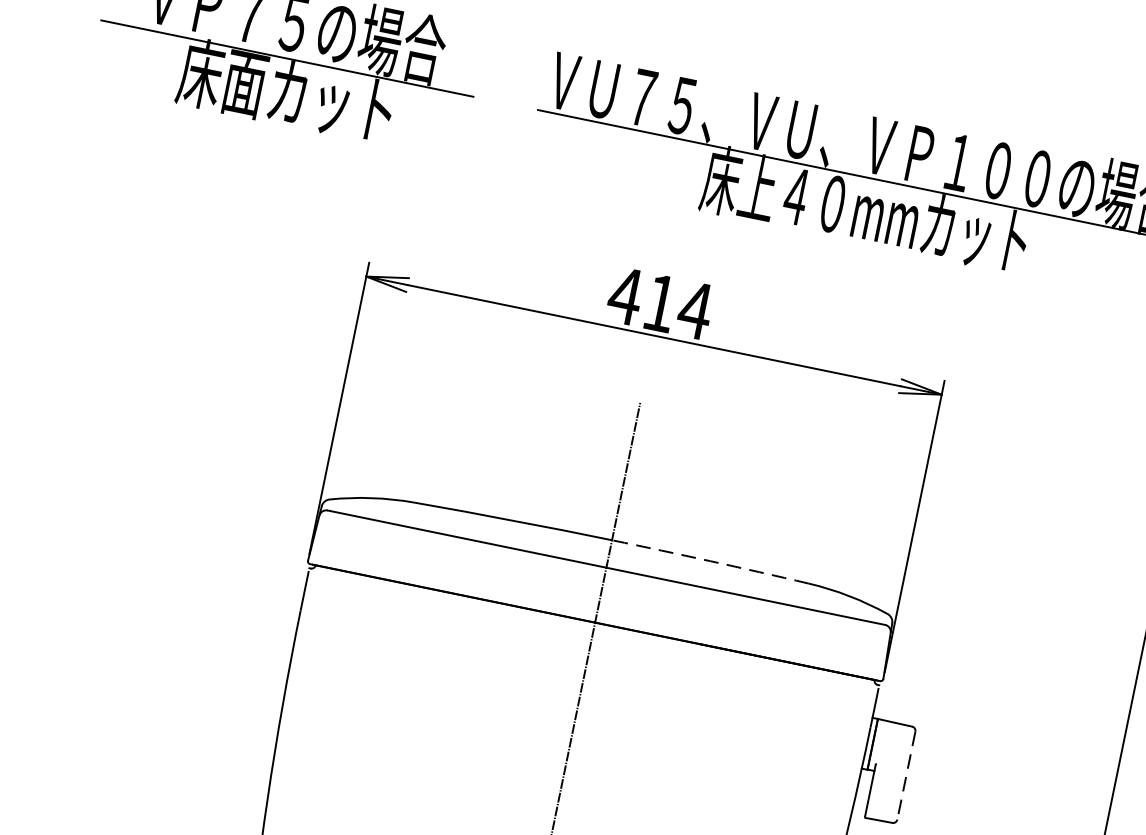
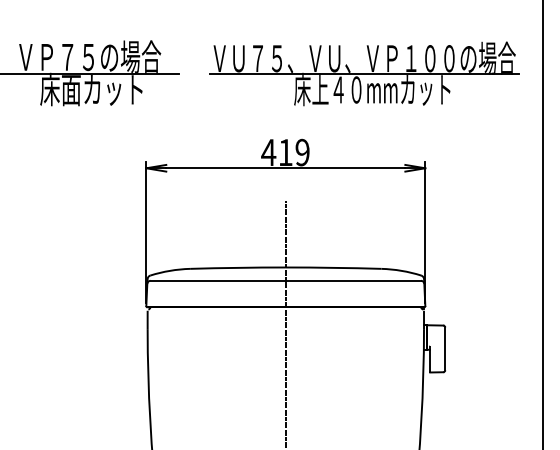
text: (695, 310) -> (302, 152), 414 -> 419
arc: (710, 560) -> (333, 267), dashed -> solid
line: (906, 776) -> (445, 349), dashed -> solid

